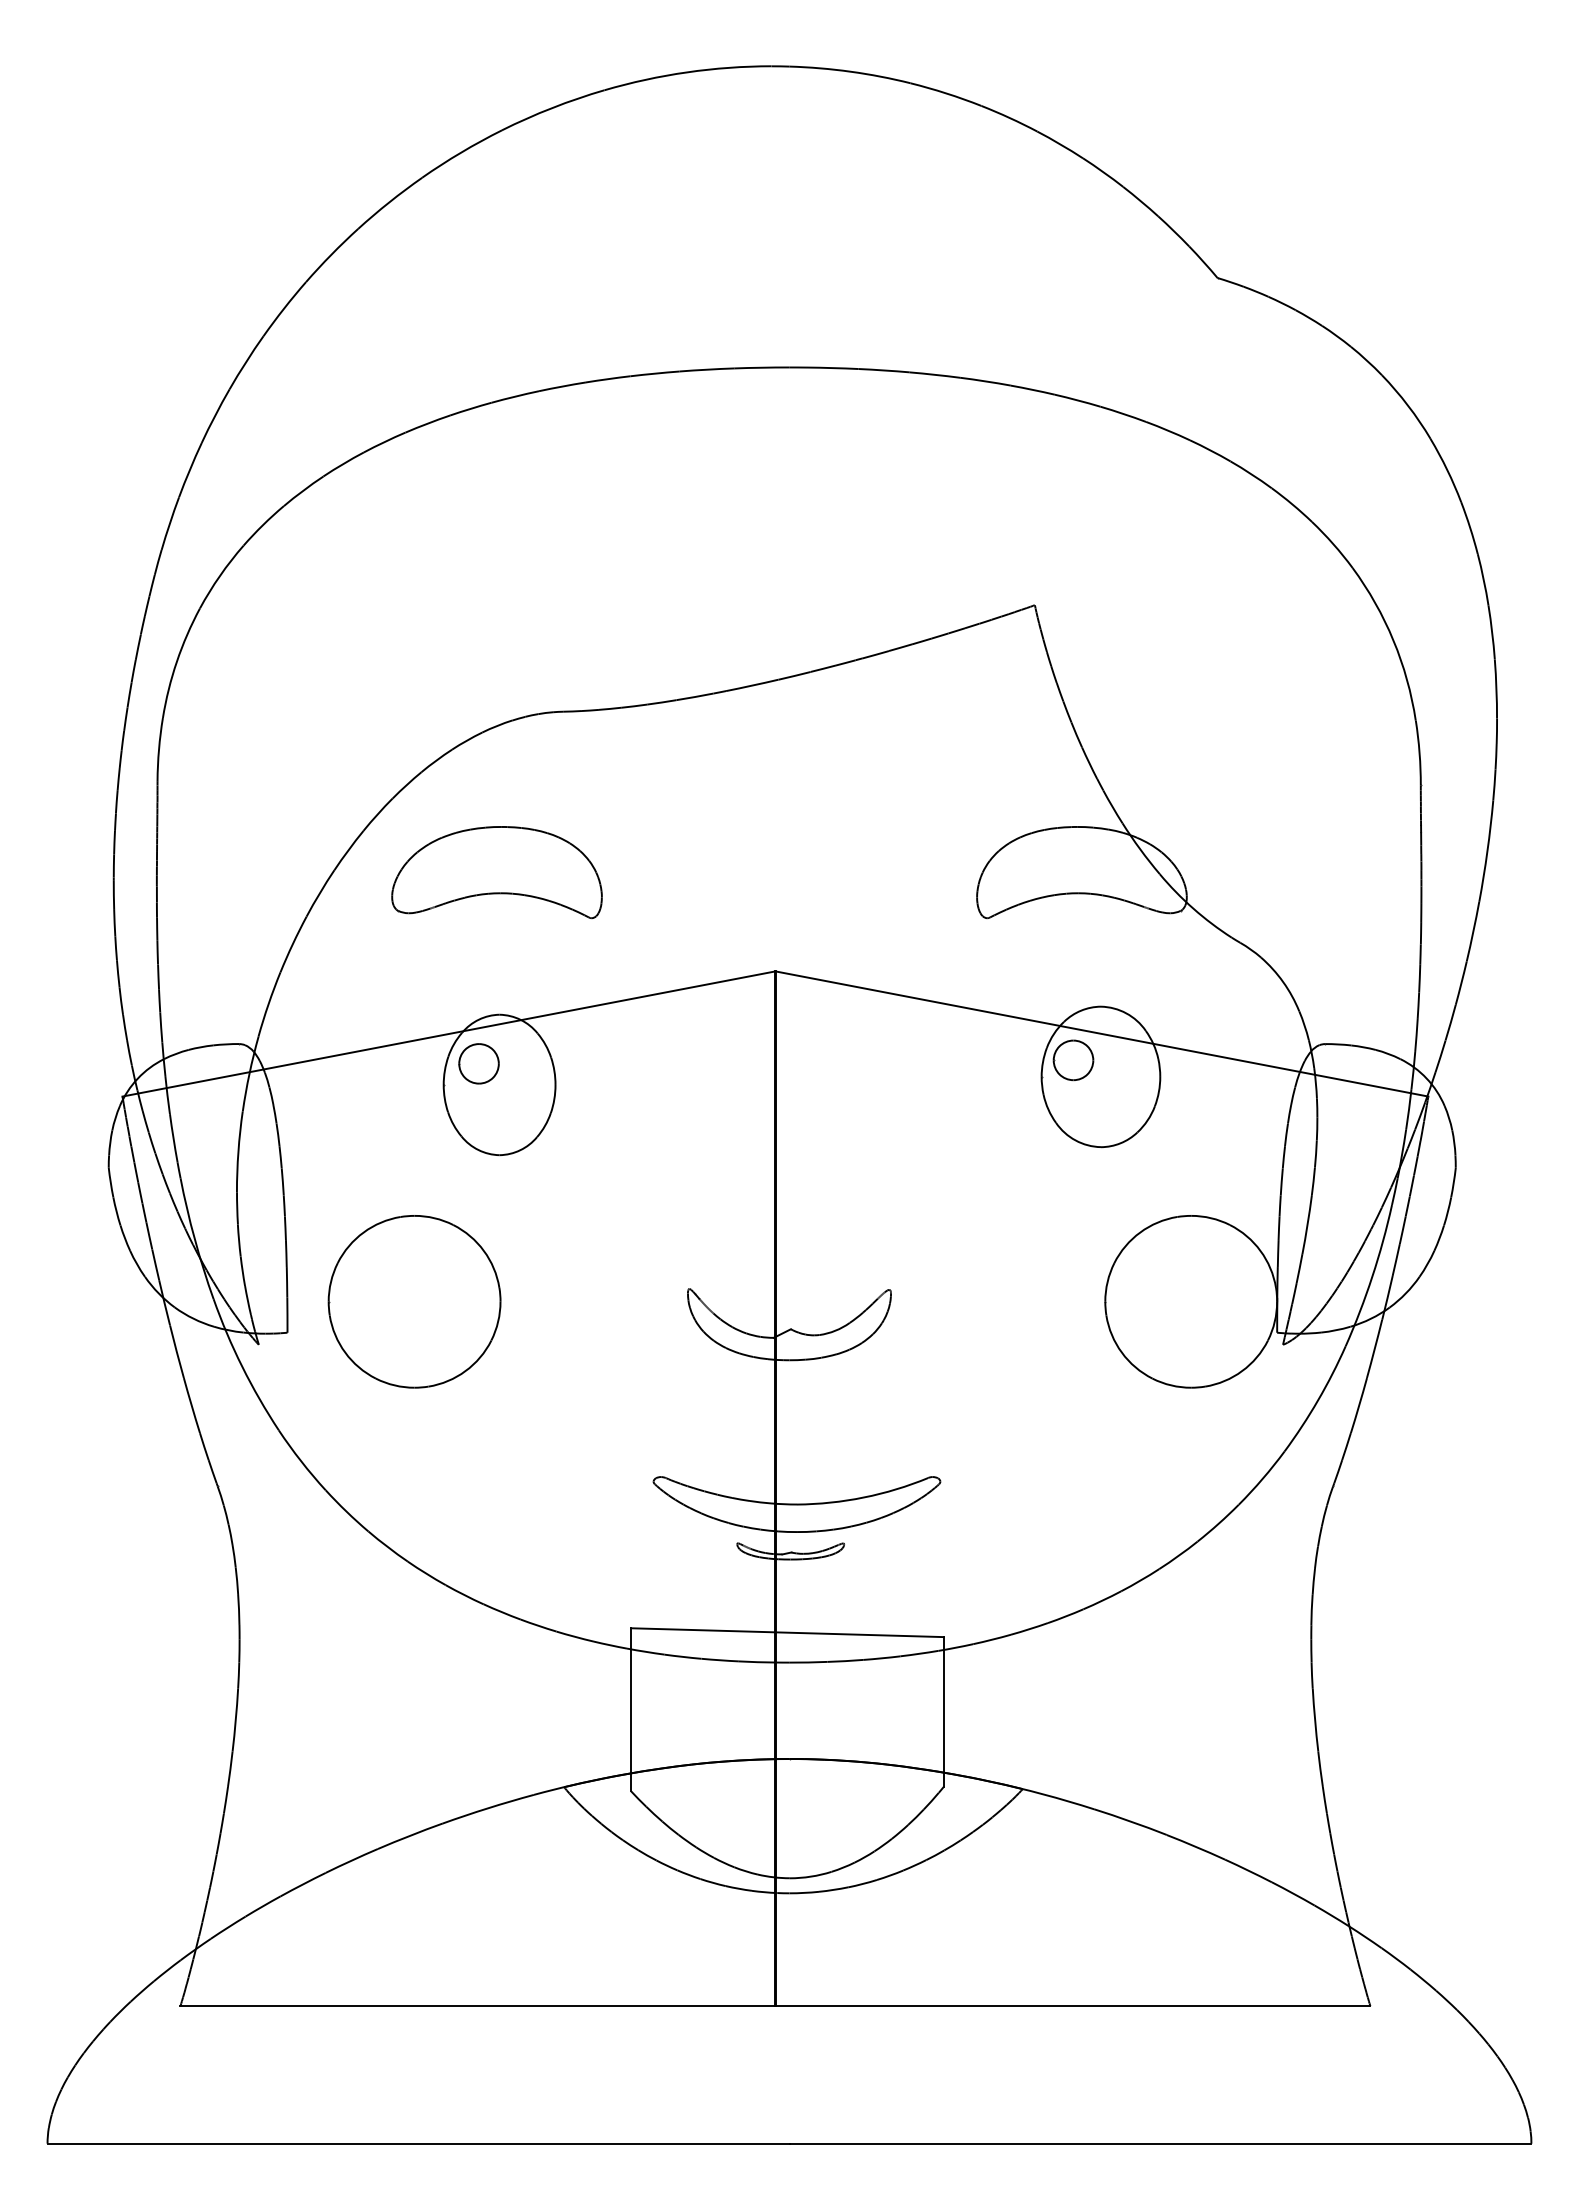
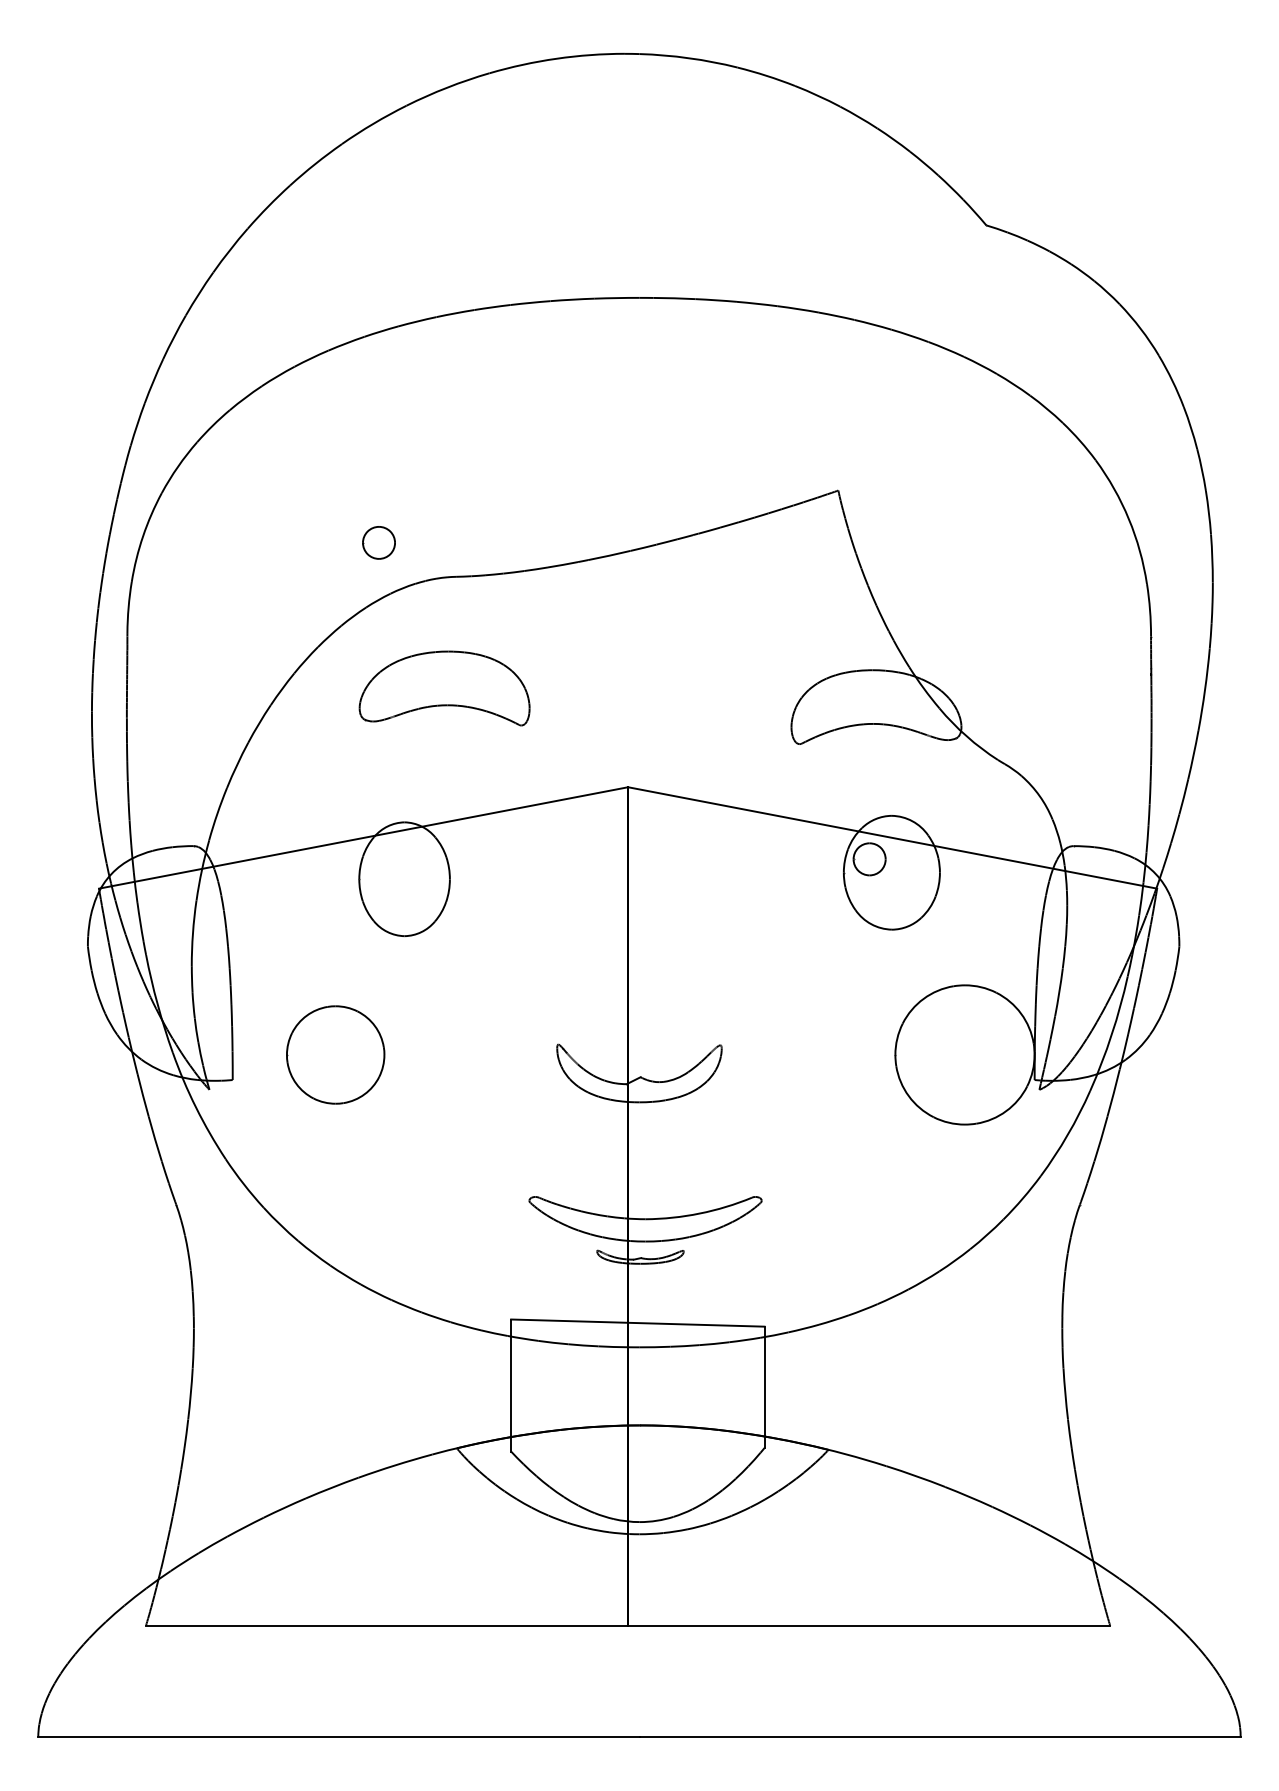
part: (496, 872) -> (444, 688), moved
part: (478, 1063) -> (378, 542), moved
part: (414, 1301) -> (335, 1054), size x0.7

